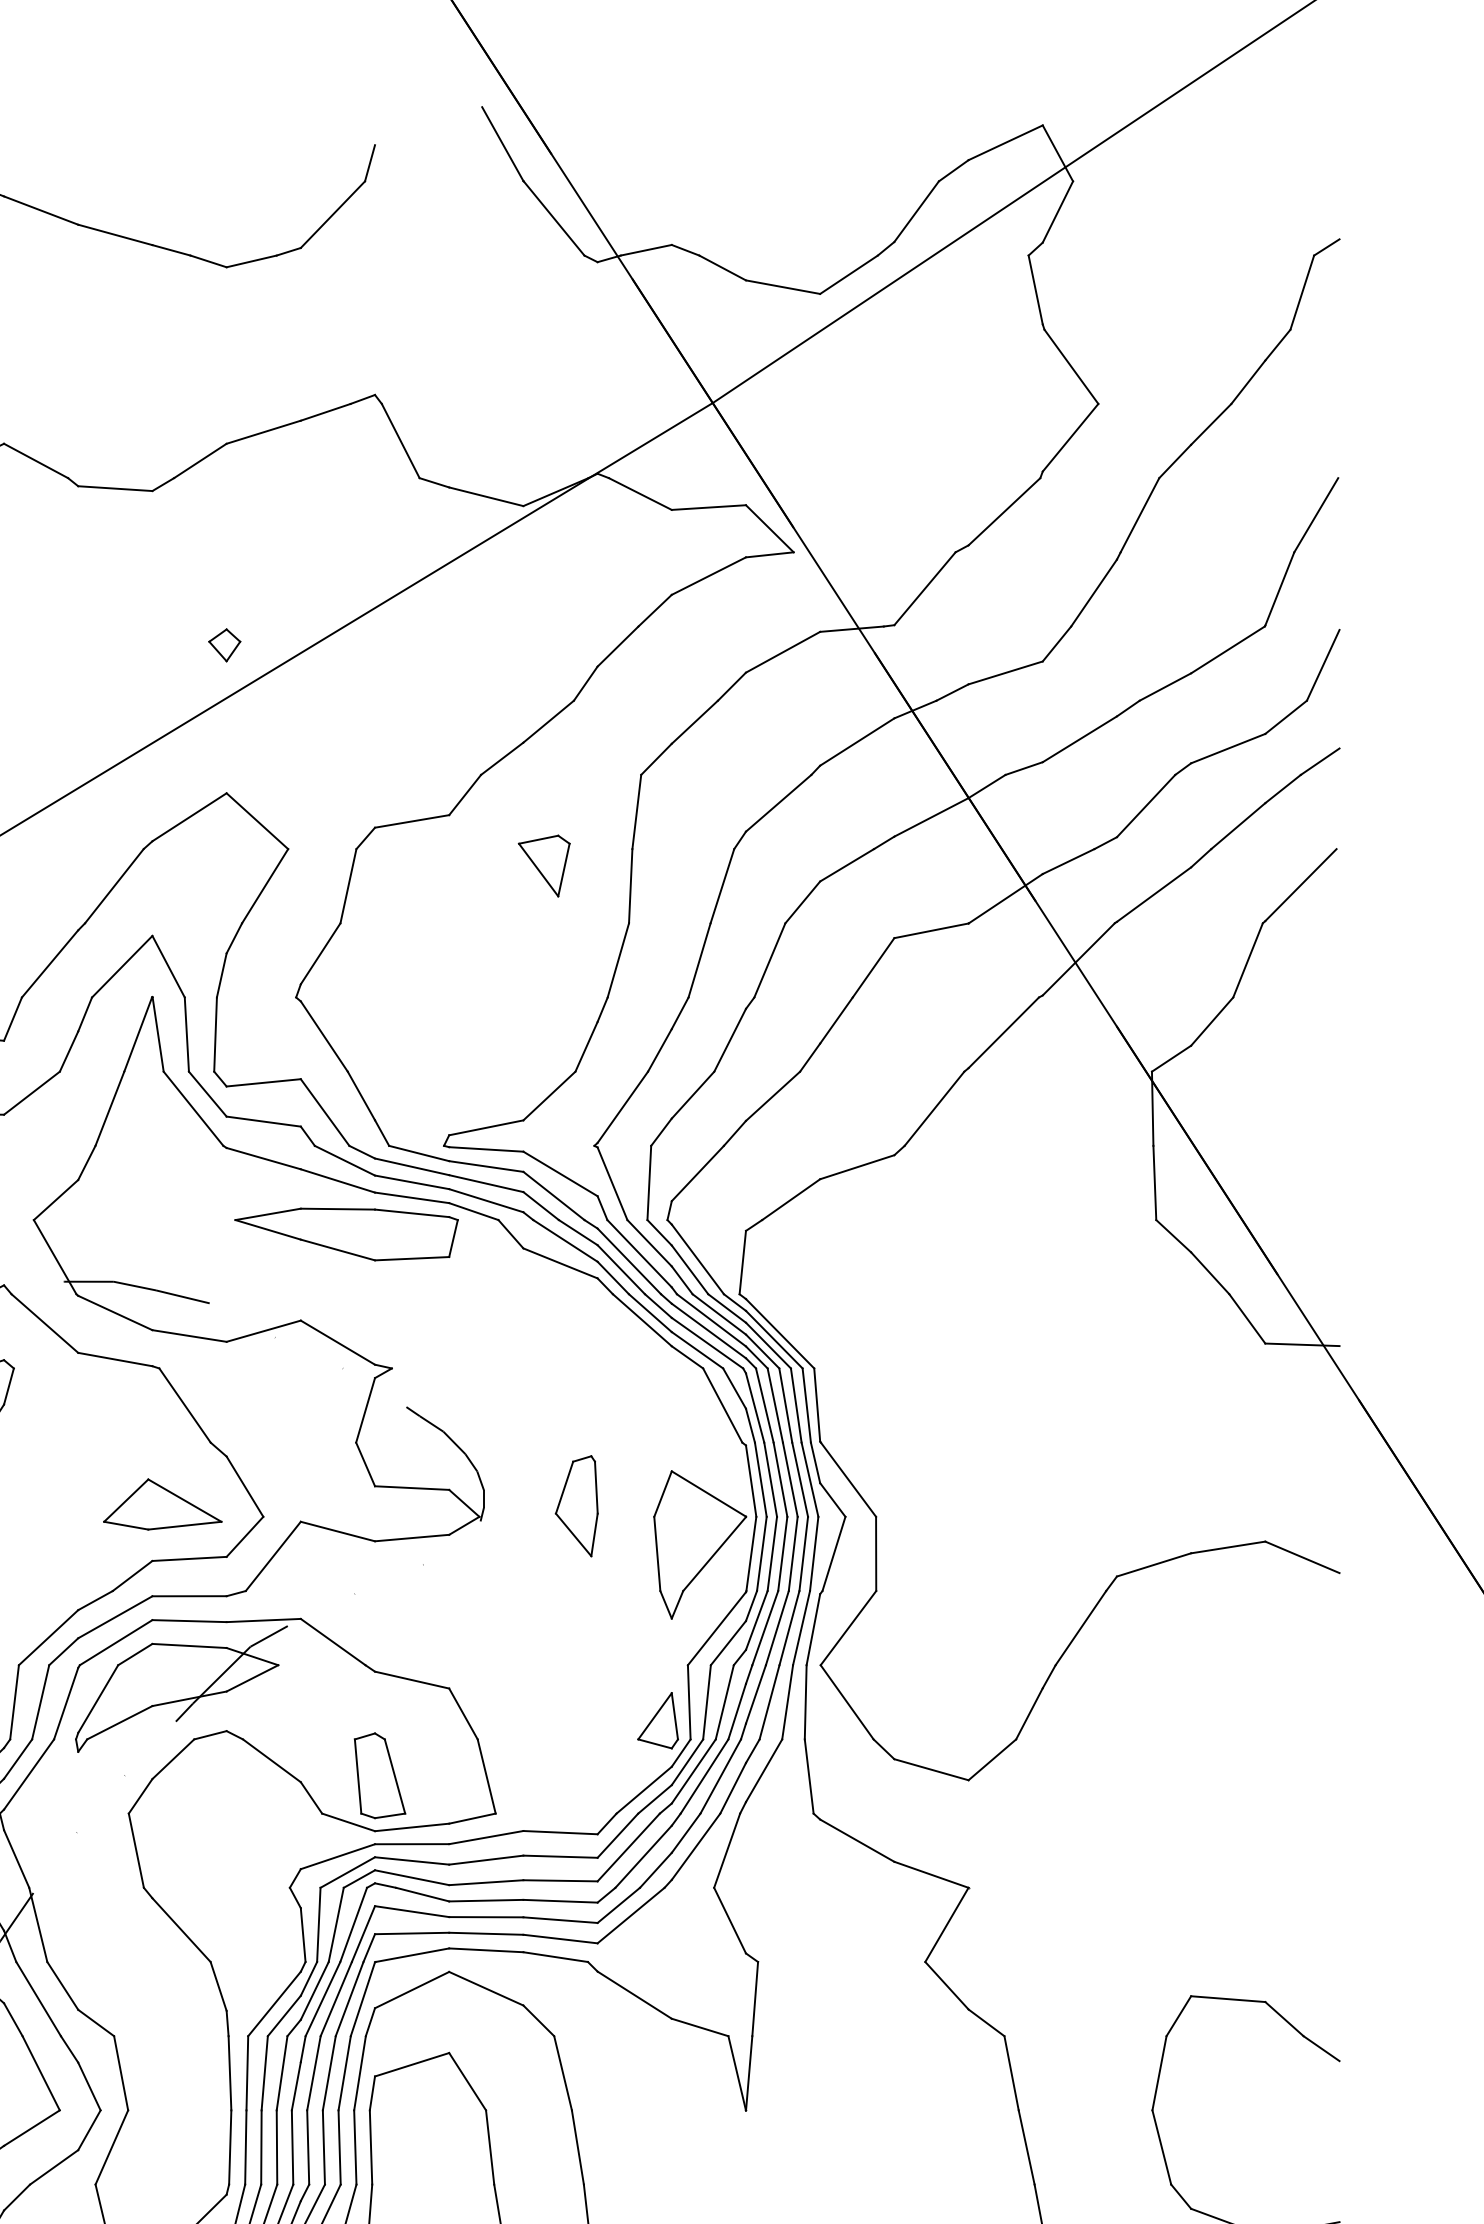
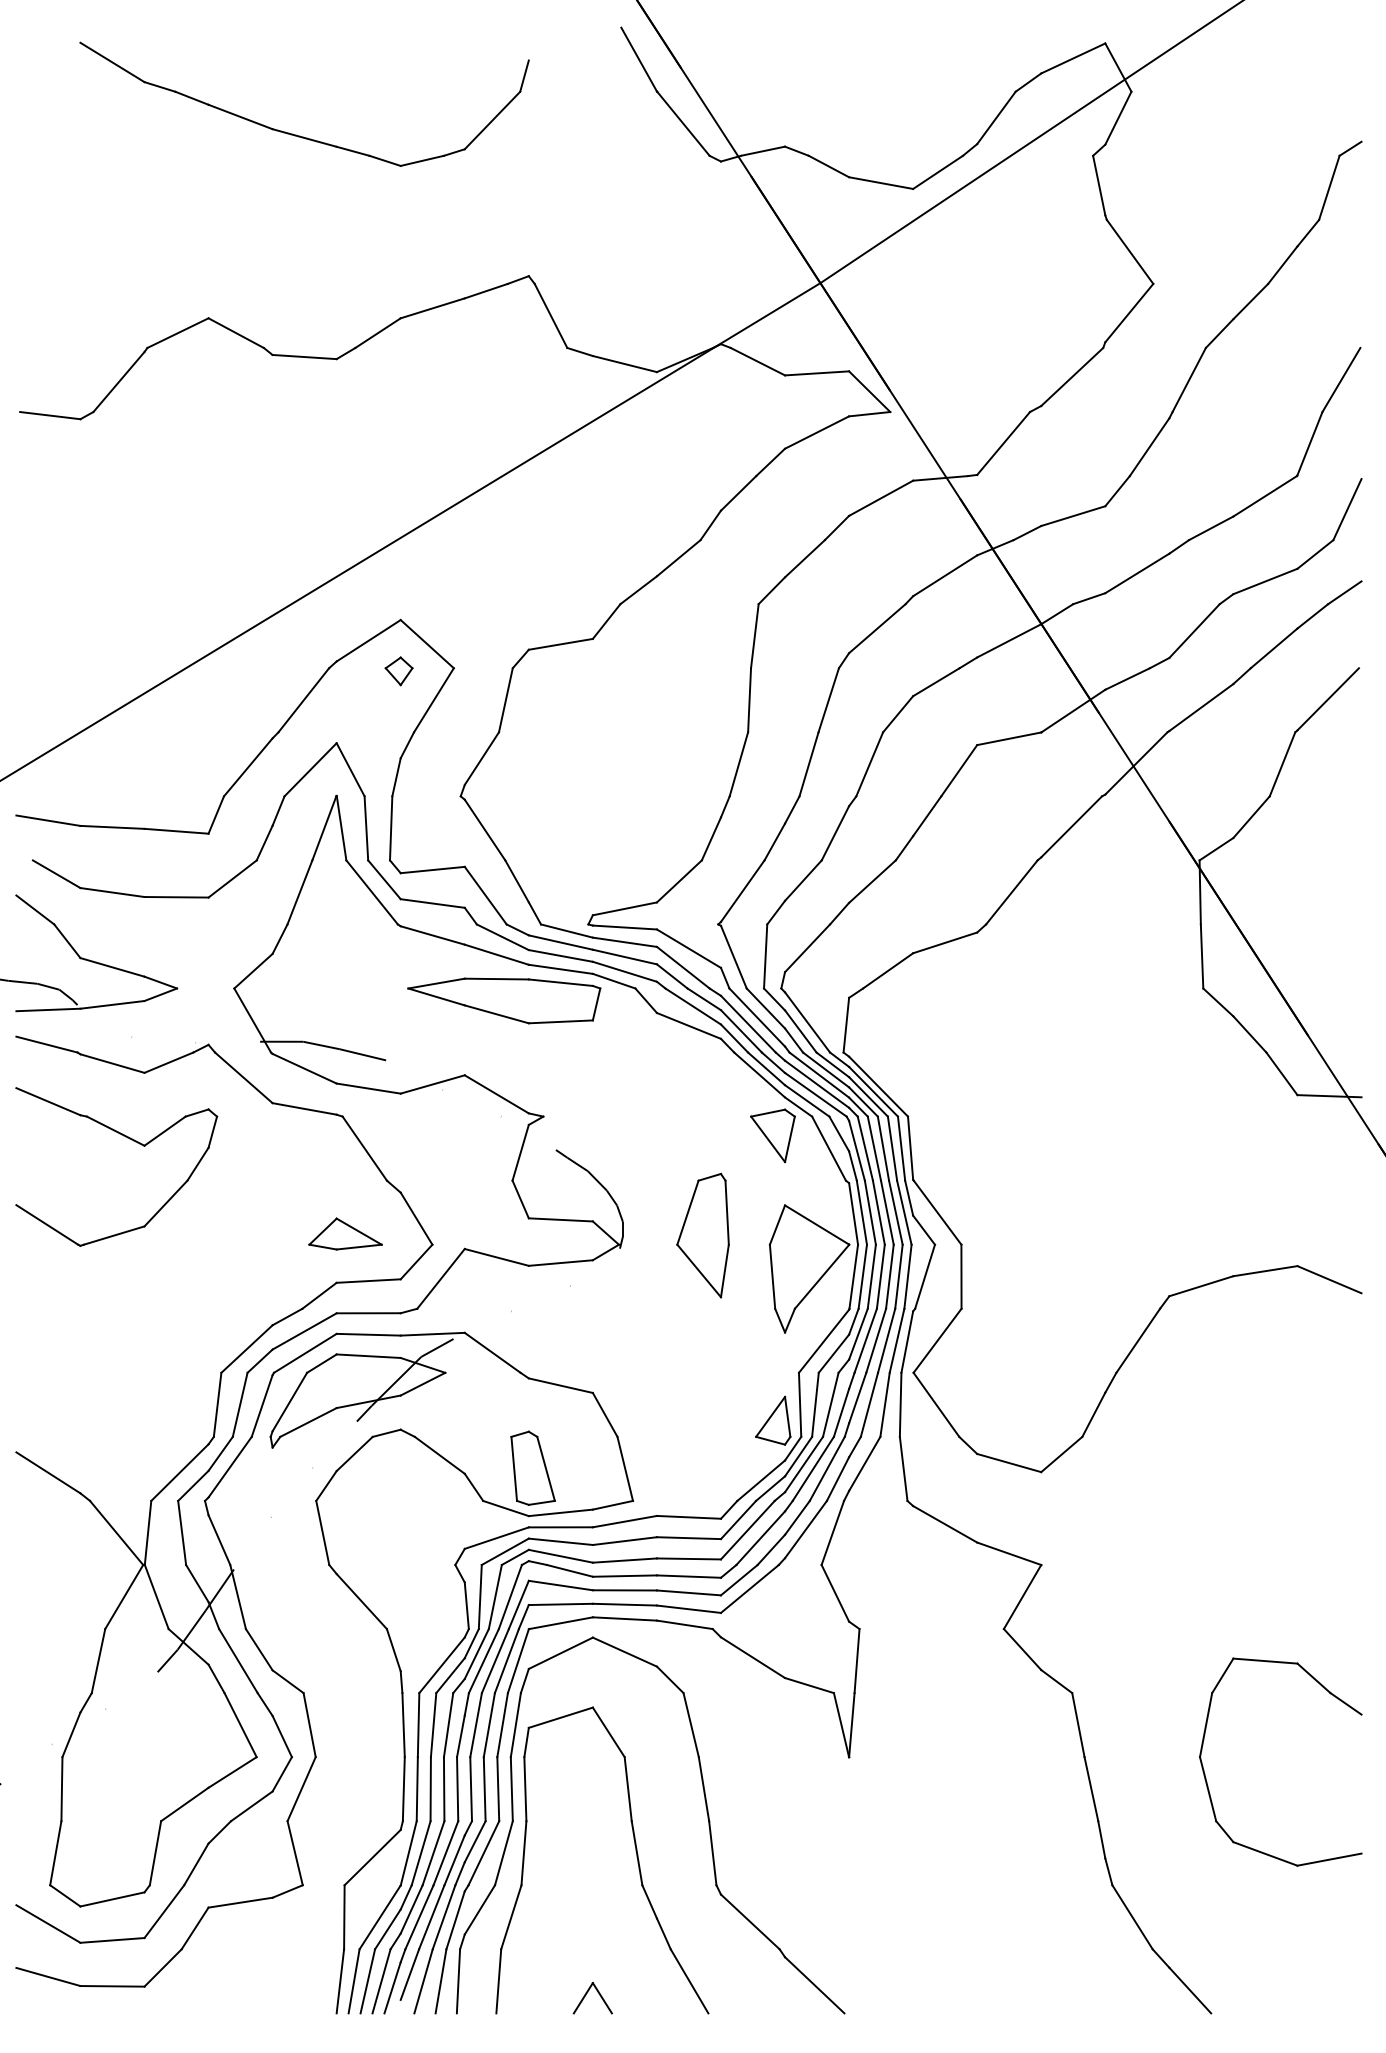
part: (224, 645) -> (398, 671), moved
part: (543, 865) -> (772, 1135), moved
part: (162, 1503) -> (345, 1233), size x0.71
part: (576, 1506) -> (702, 1235), size x1.43

